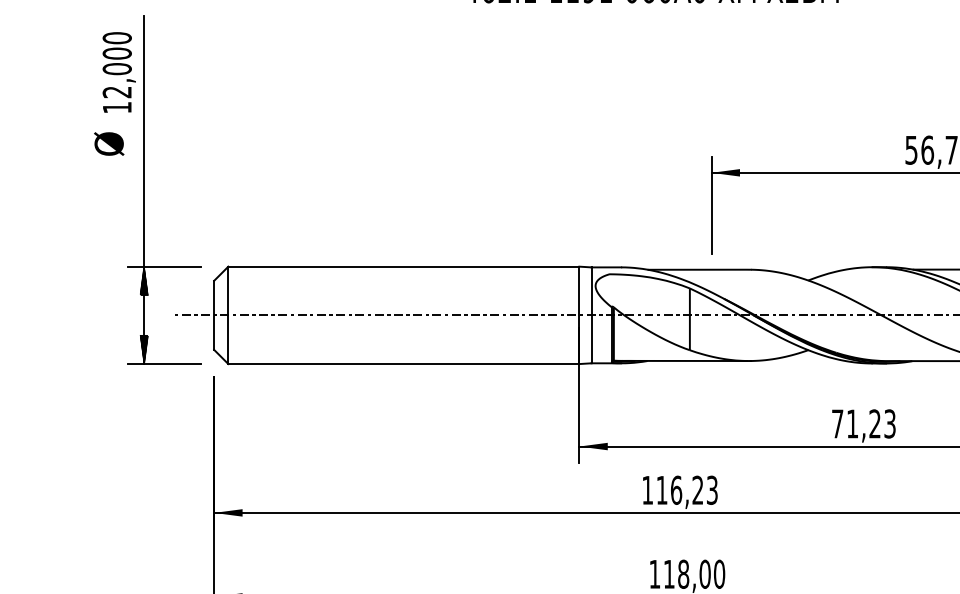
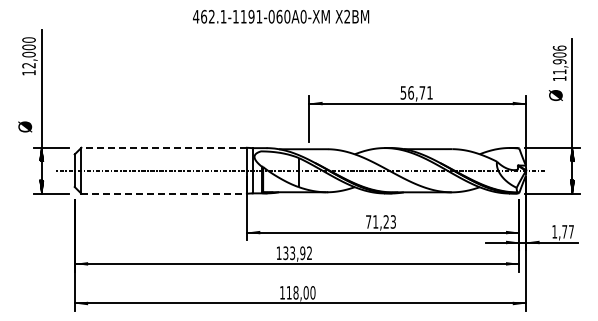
text: (109, 143) -> (25, 126), moved
line: (404, 266) -> (164, 147), solid -> dashed
line: (404, 363) -> (164, 193), solid -> dashed
text: (686, 490) -> (297, 253), 116,23 -> 133,92

